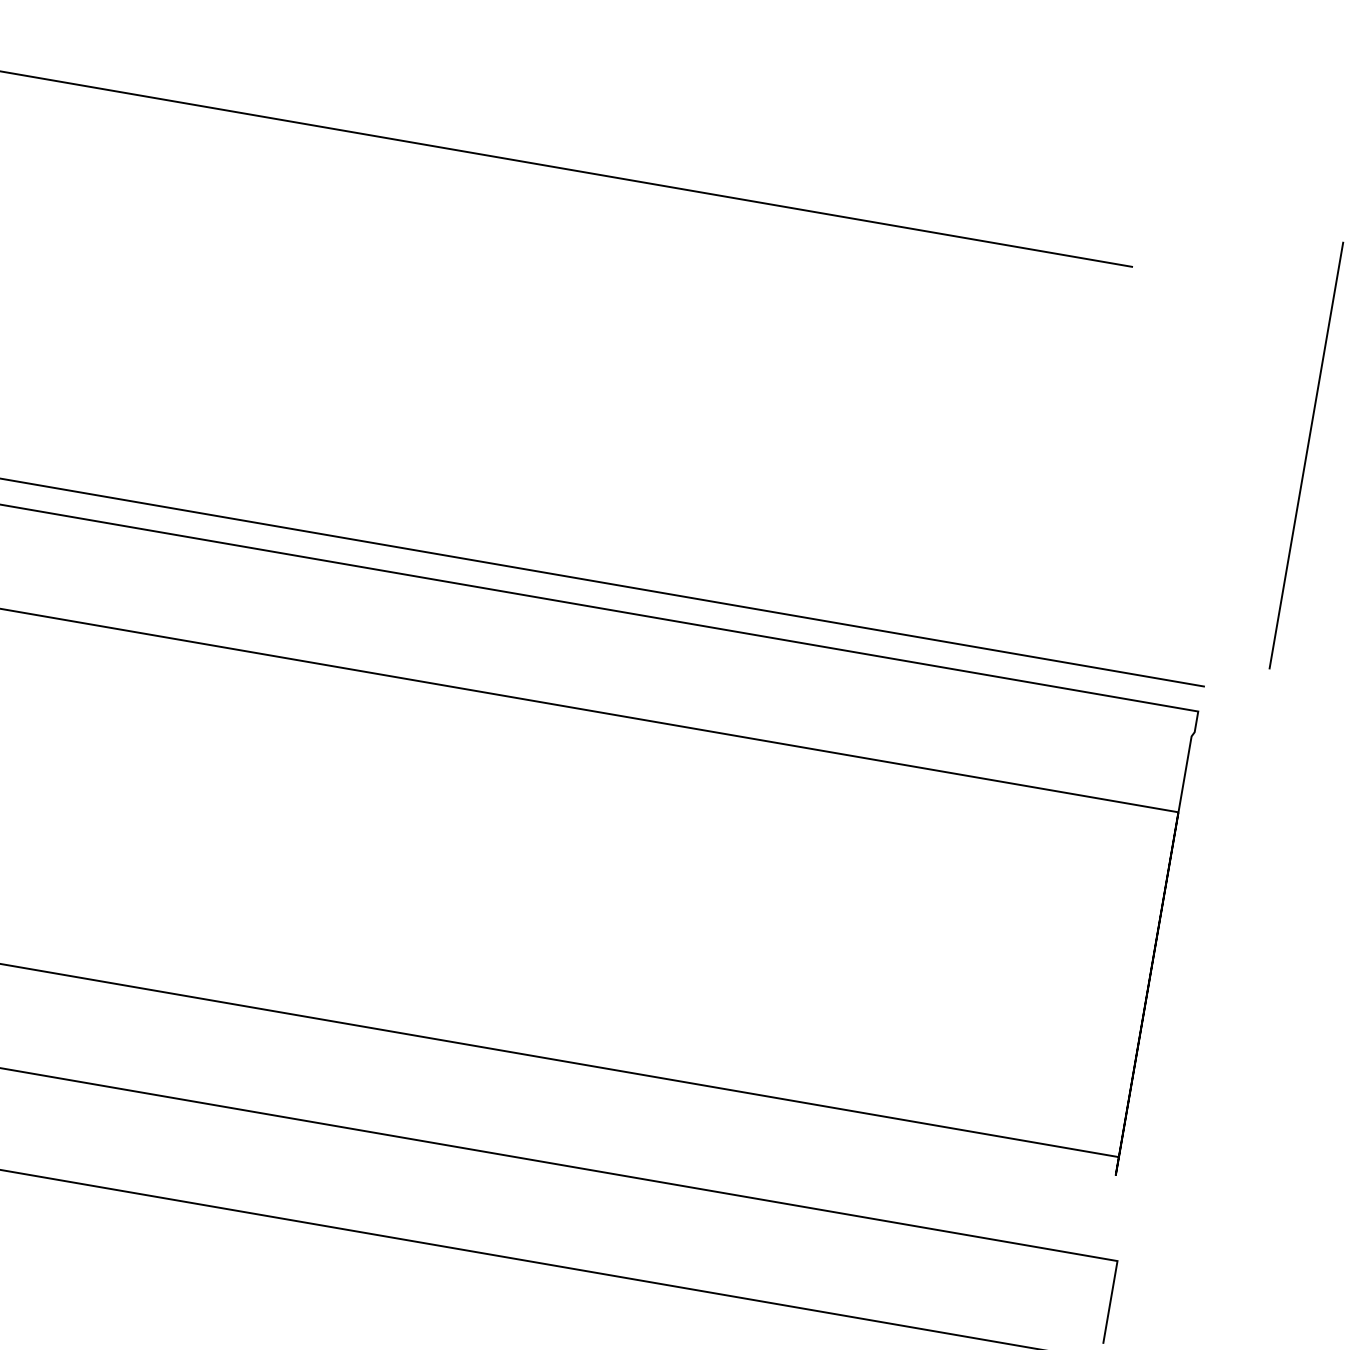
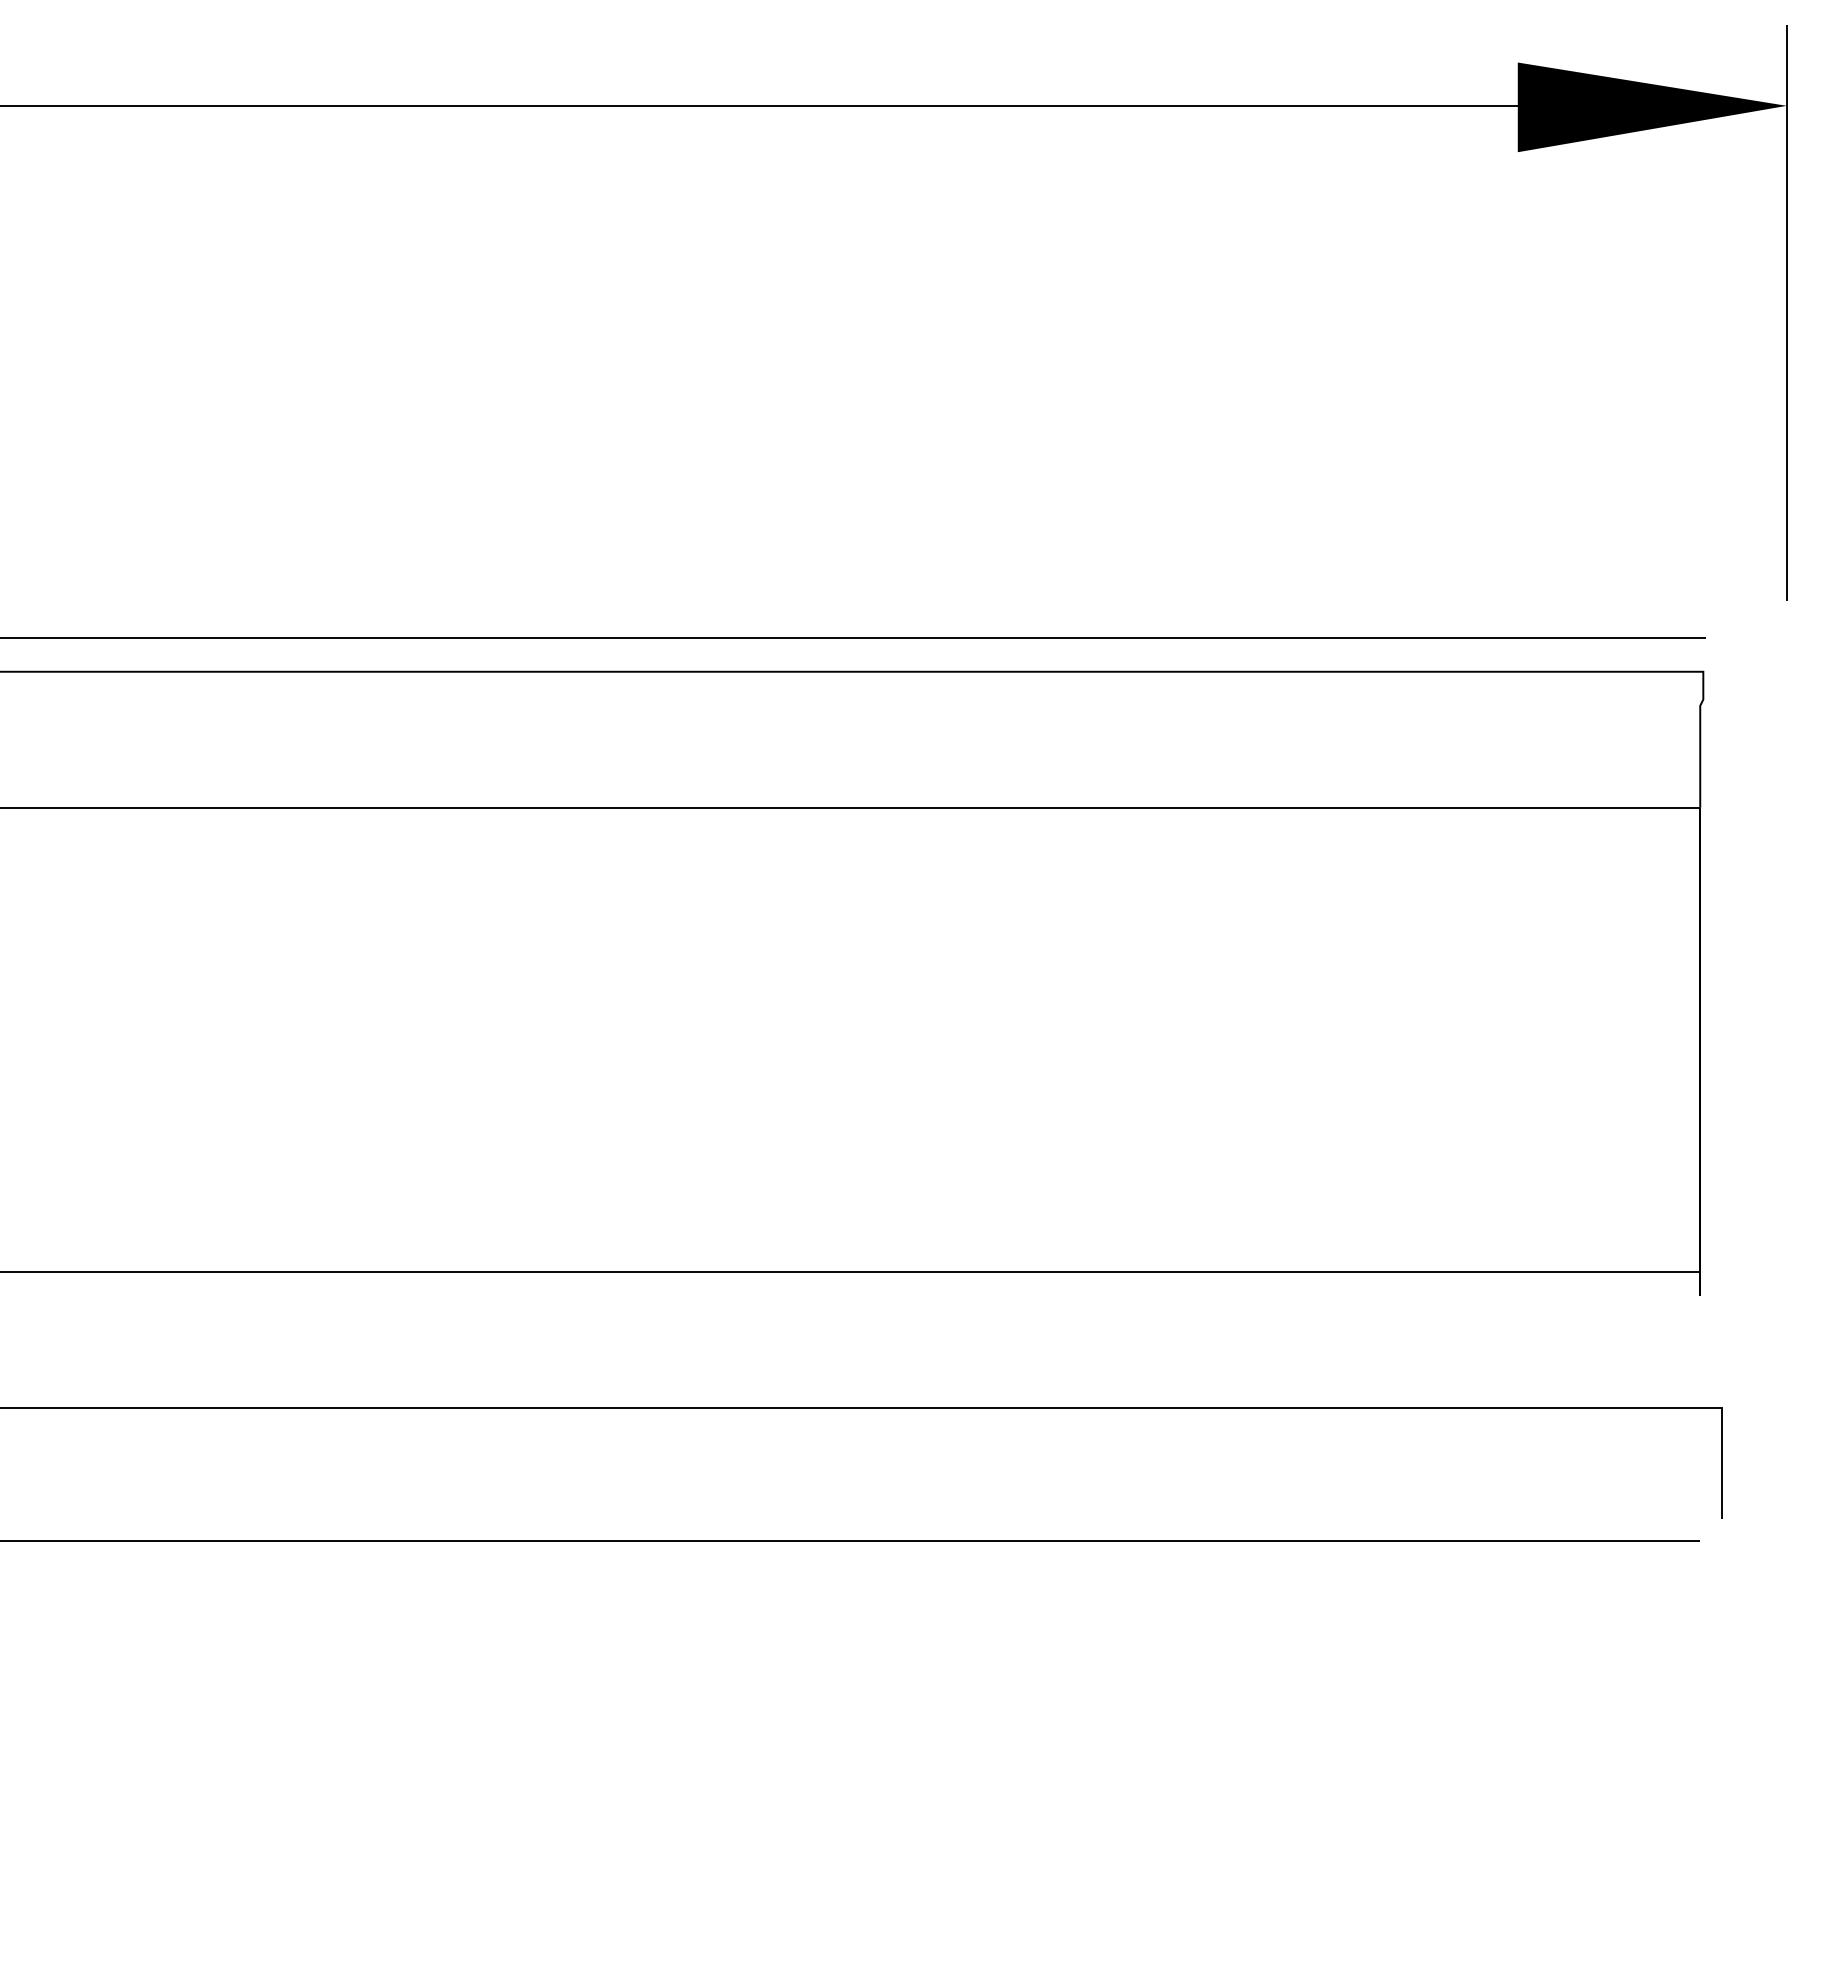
fill: (1232, 285) -> (1651, 107), added

